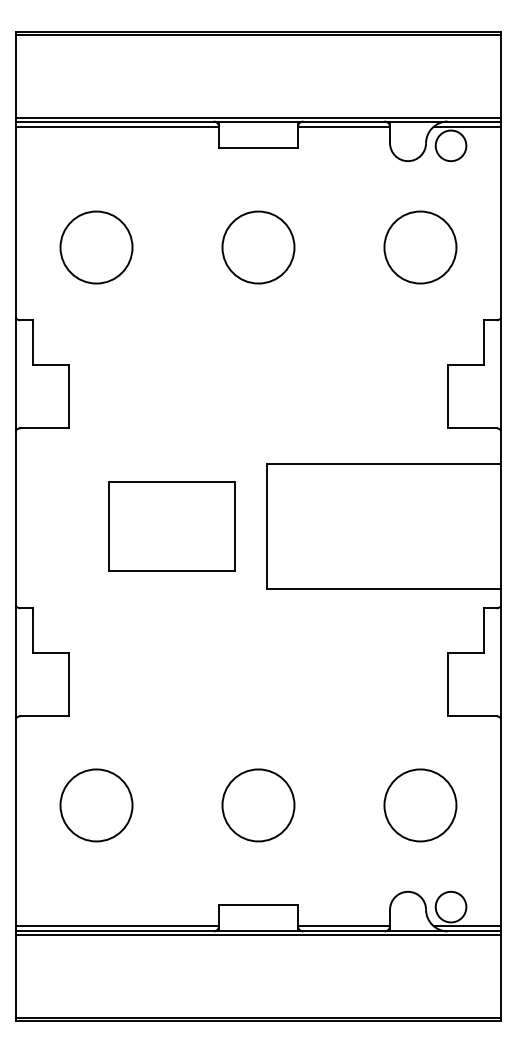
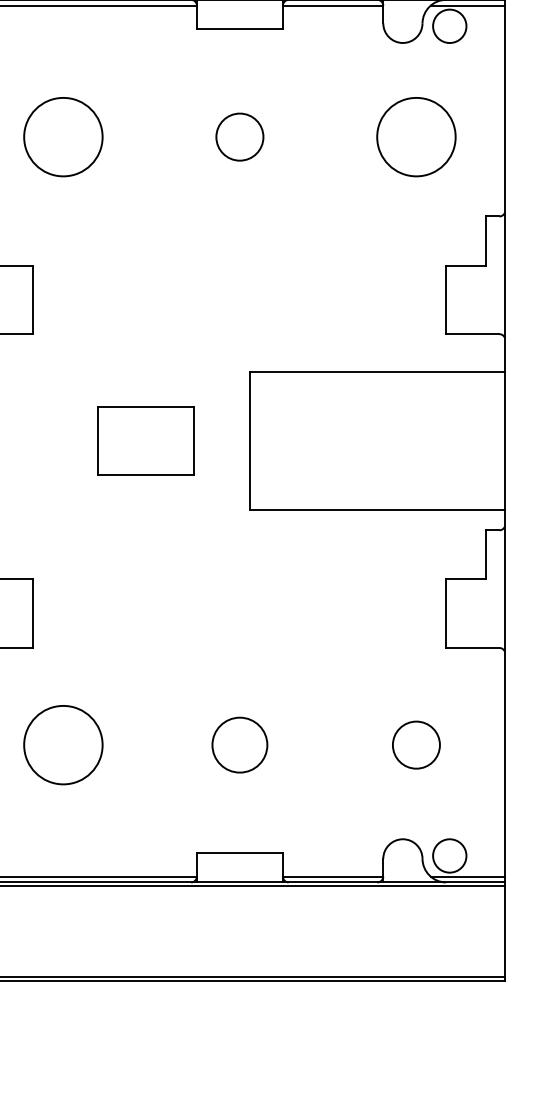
circle: (258, 247) -> (239, 137), size x0.6
part: (171, 526) -> (145, 441), size x0.7
circle: (258, 805) -> (239, 745), size x0.7
circle: (420, 805) -> (416, 745), size x0.6

